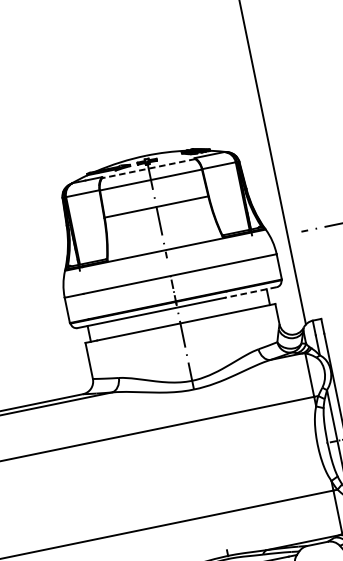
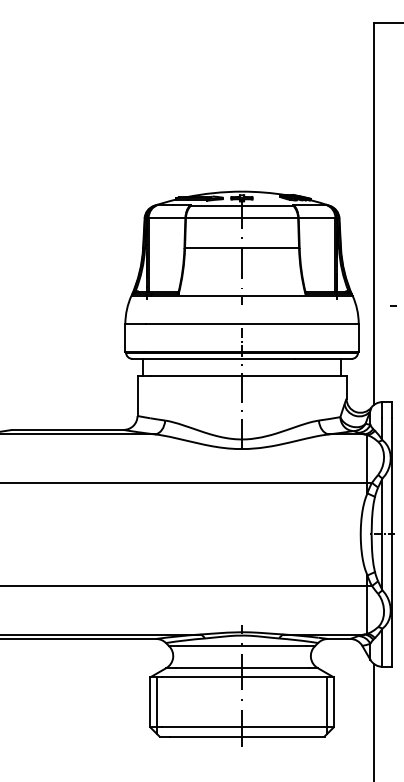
line: (148, 168) -> (241, 205), dashed -> solid
line: (251, 292) -> (323, 358), dashed -> solid

